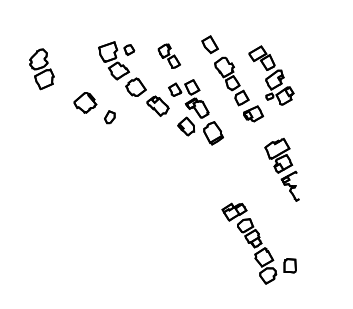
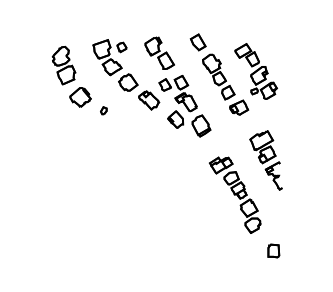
part: (169, 55) -> (159, 52), size x1.43
part: (41, 69) -> (63, 65), moved
part: (110, 116) -> (104, 110), size x0.62
part: (249, 243) -> (235, 195), moved

